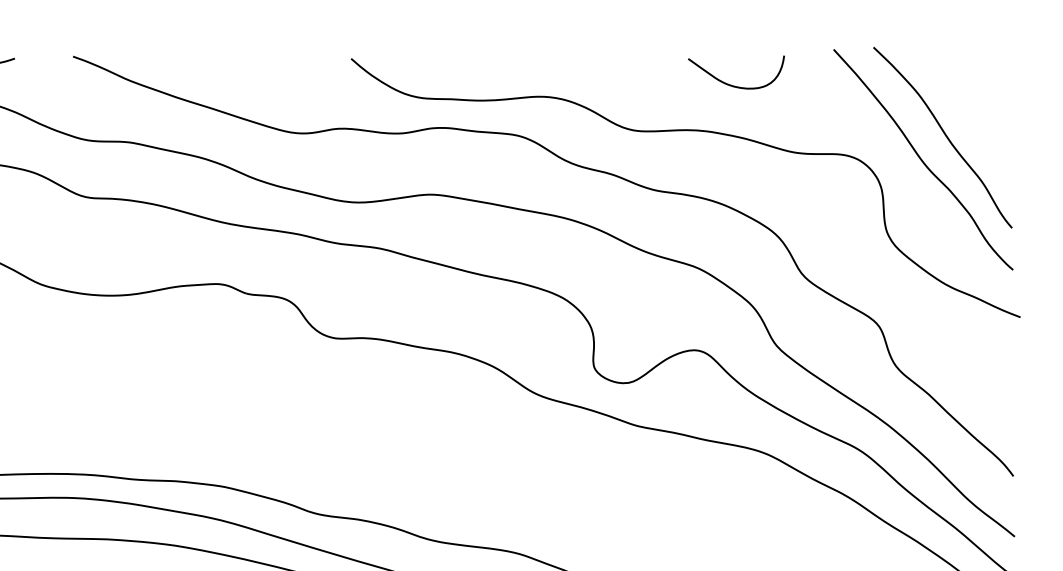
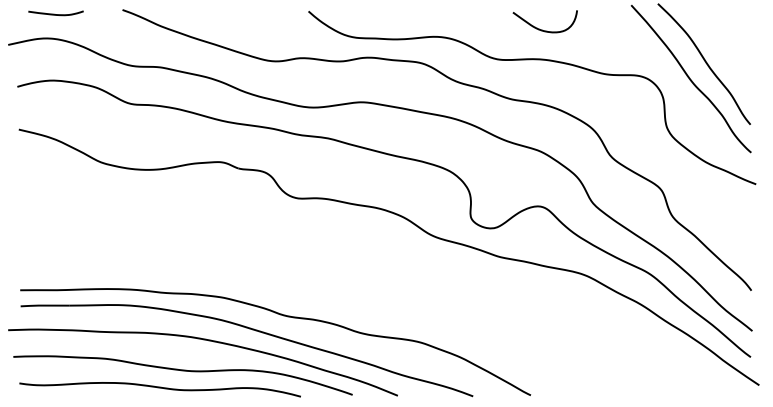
curve: (732, 84) -> (542, 29), moved

